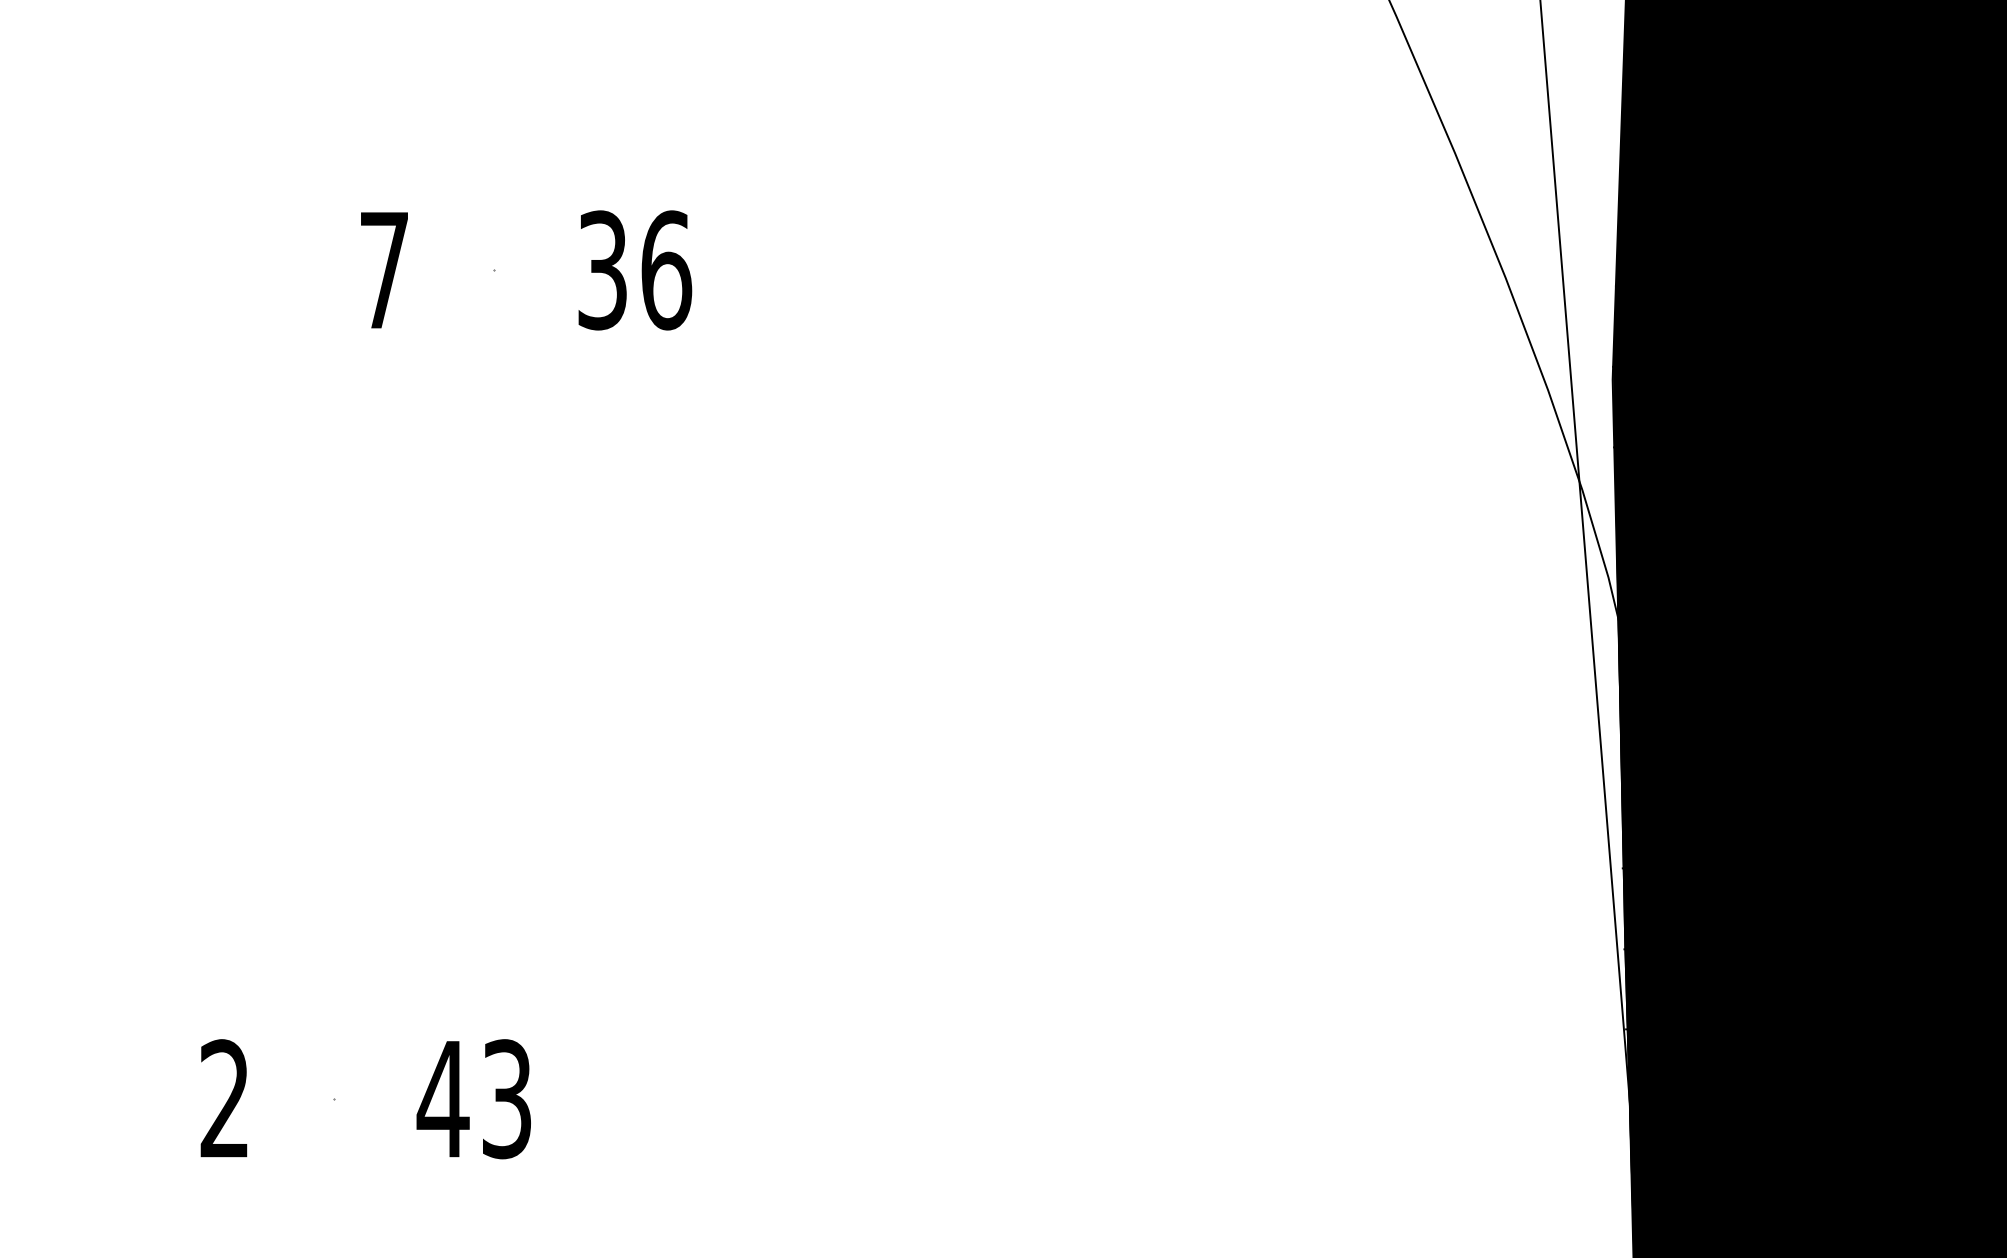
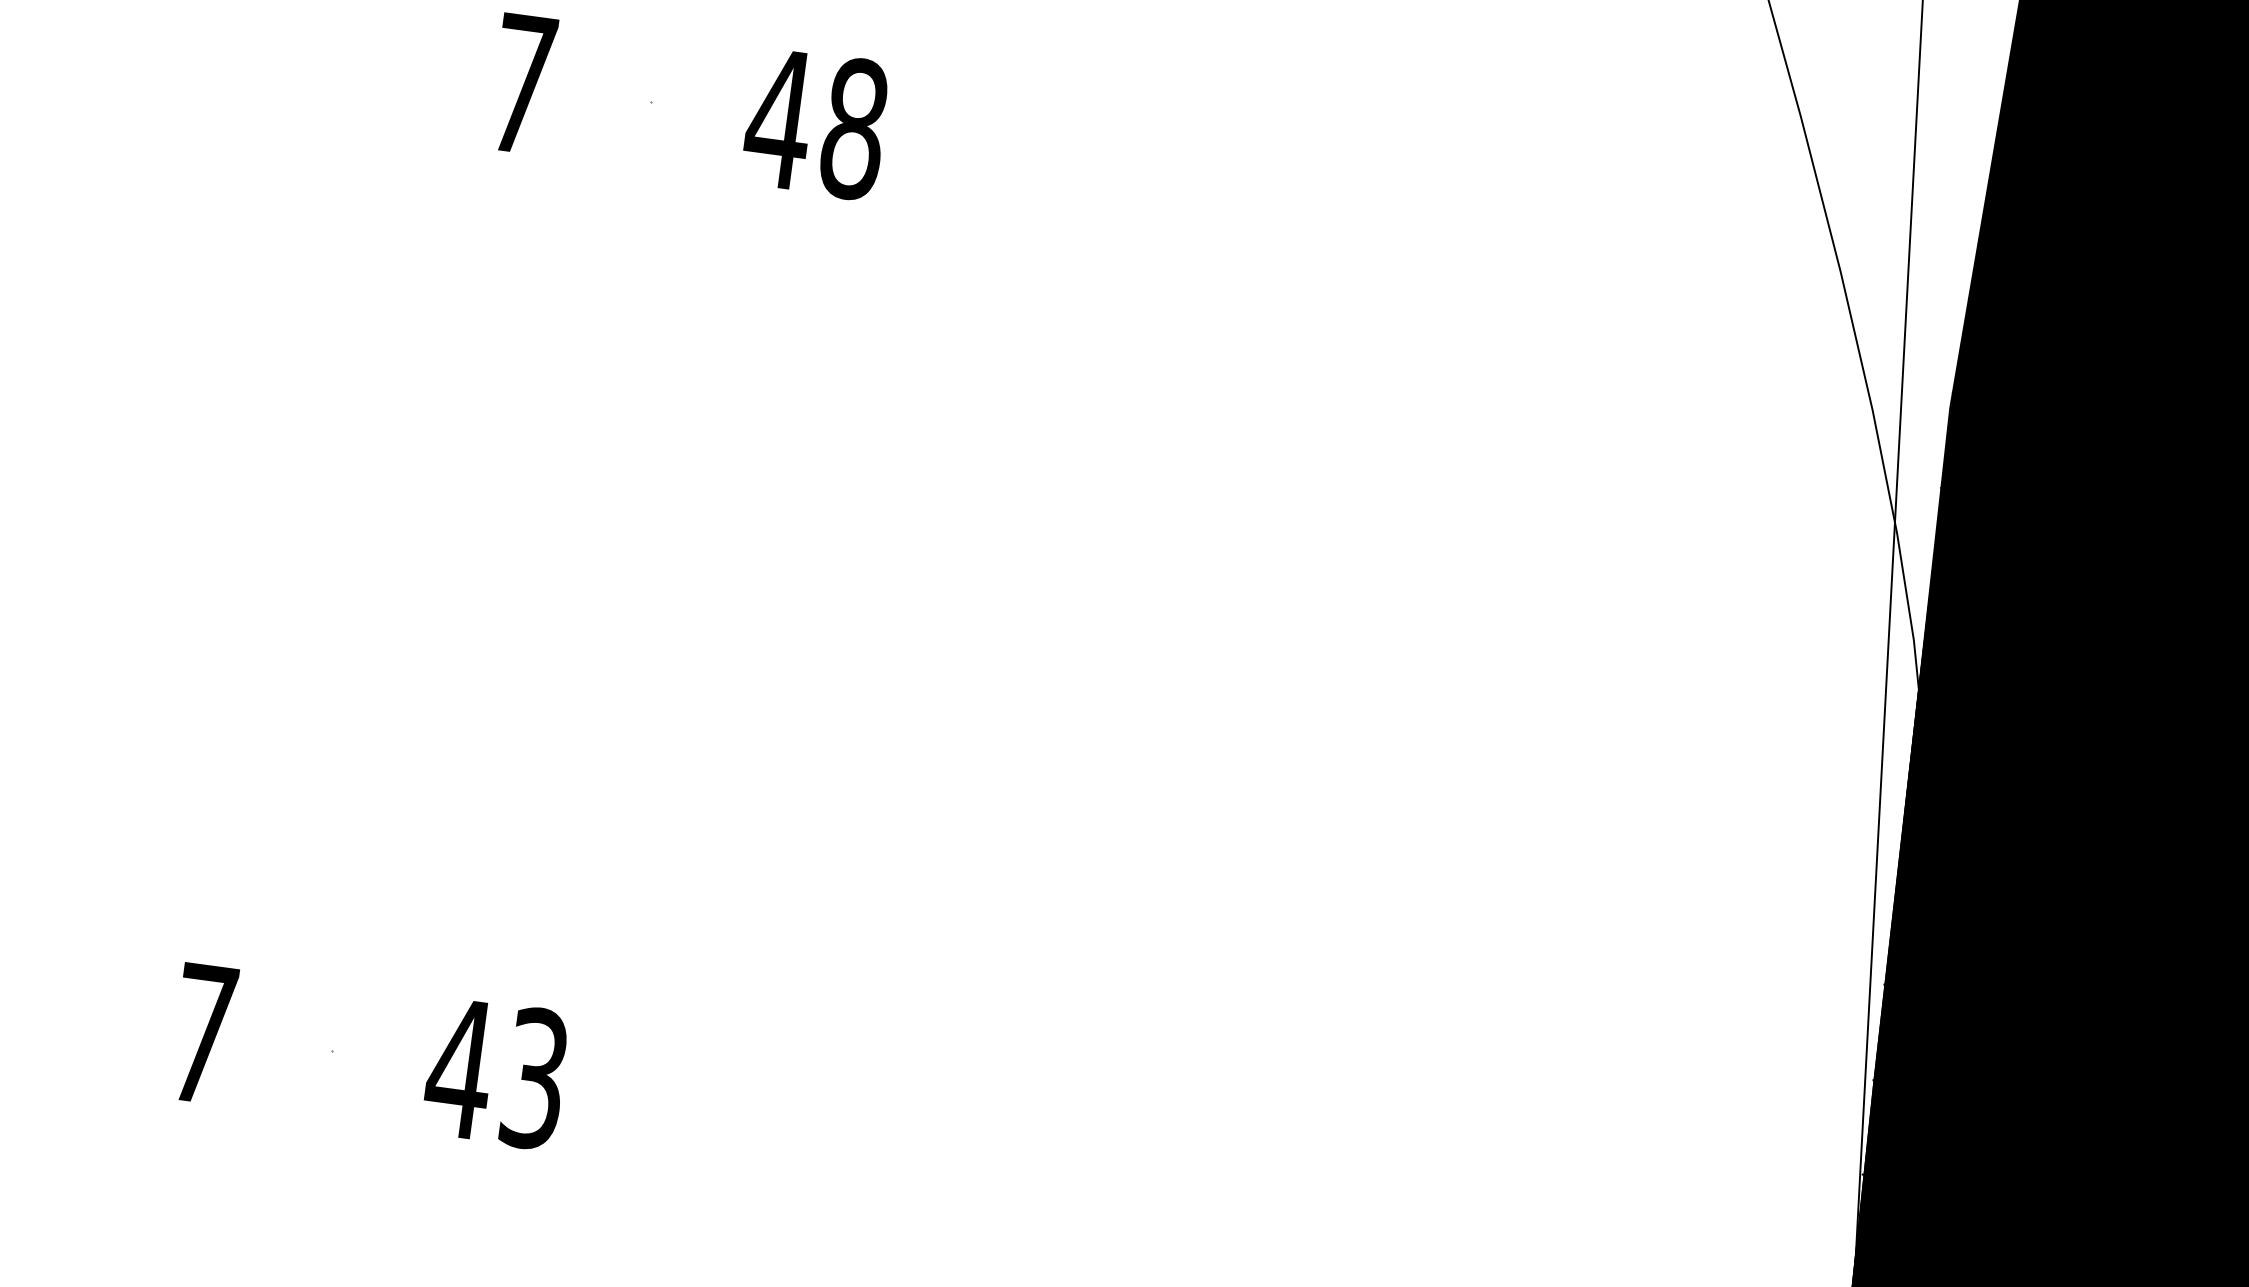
text: (634, 270) -> (816, 124), 36 -> 48
text: (224, 1098) -> (202, 1032), 2 -> 7

